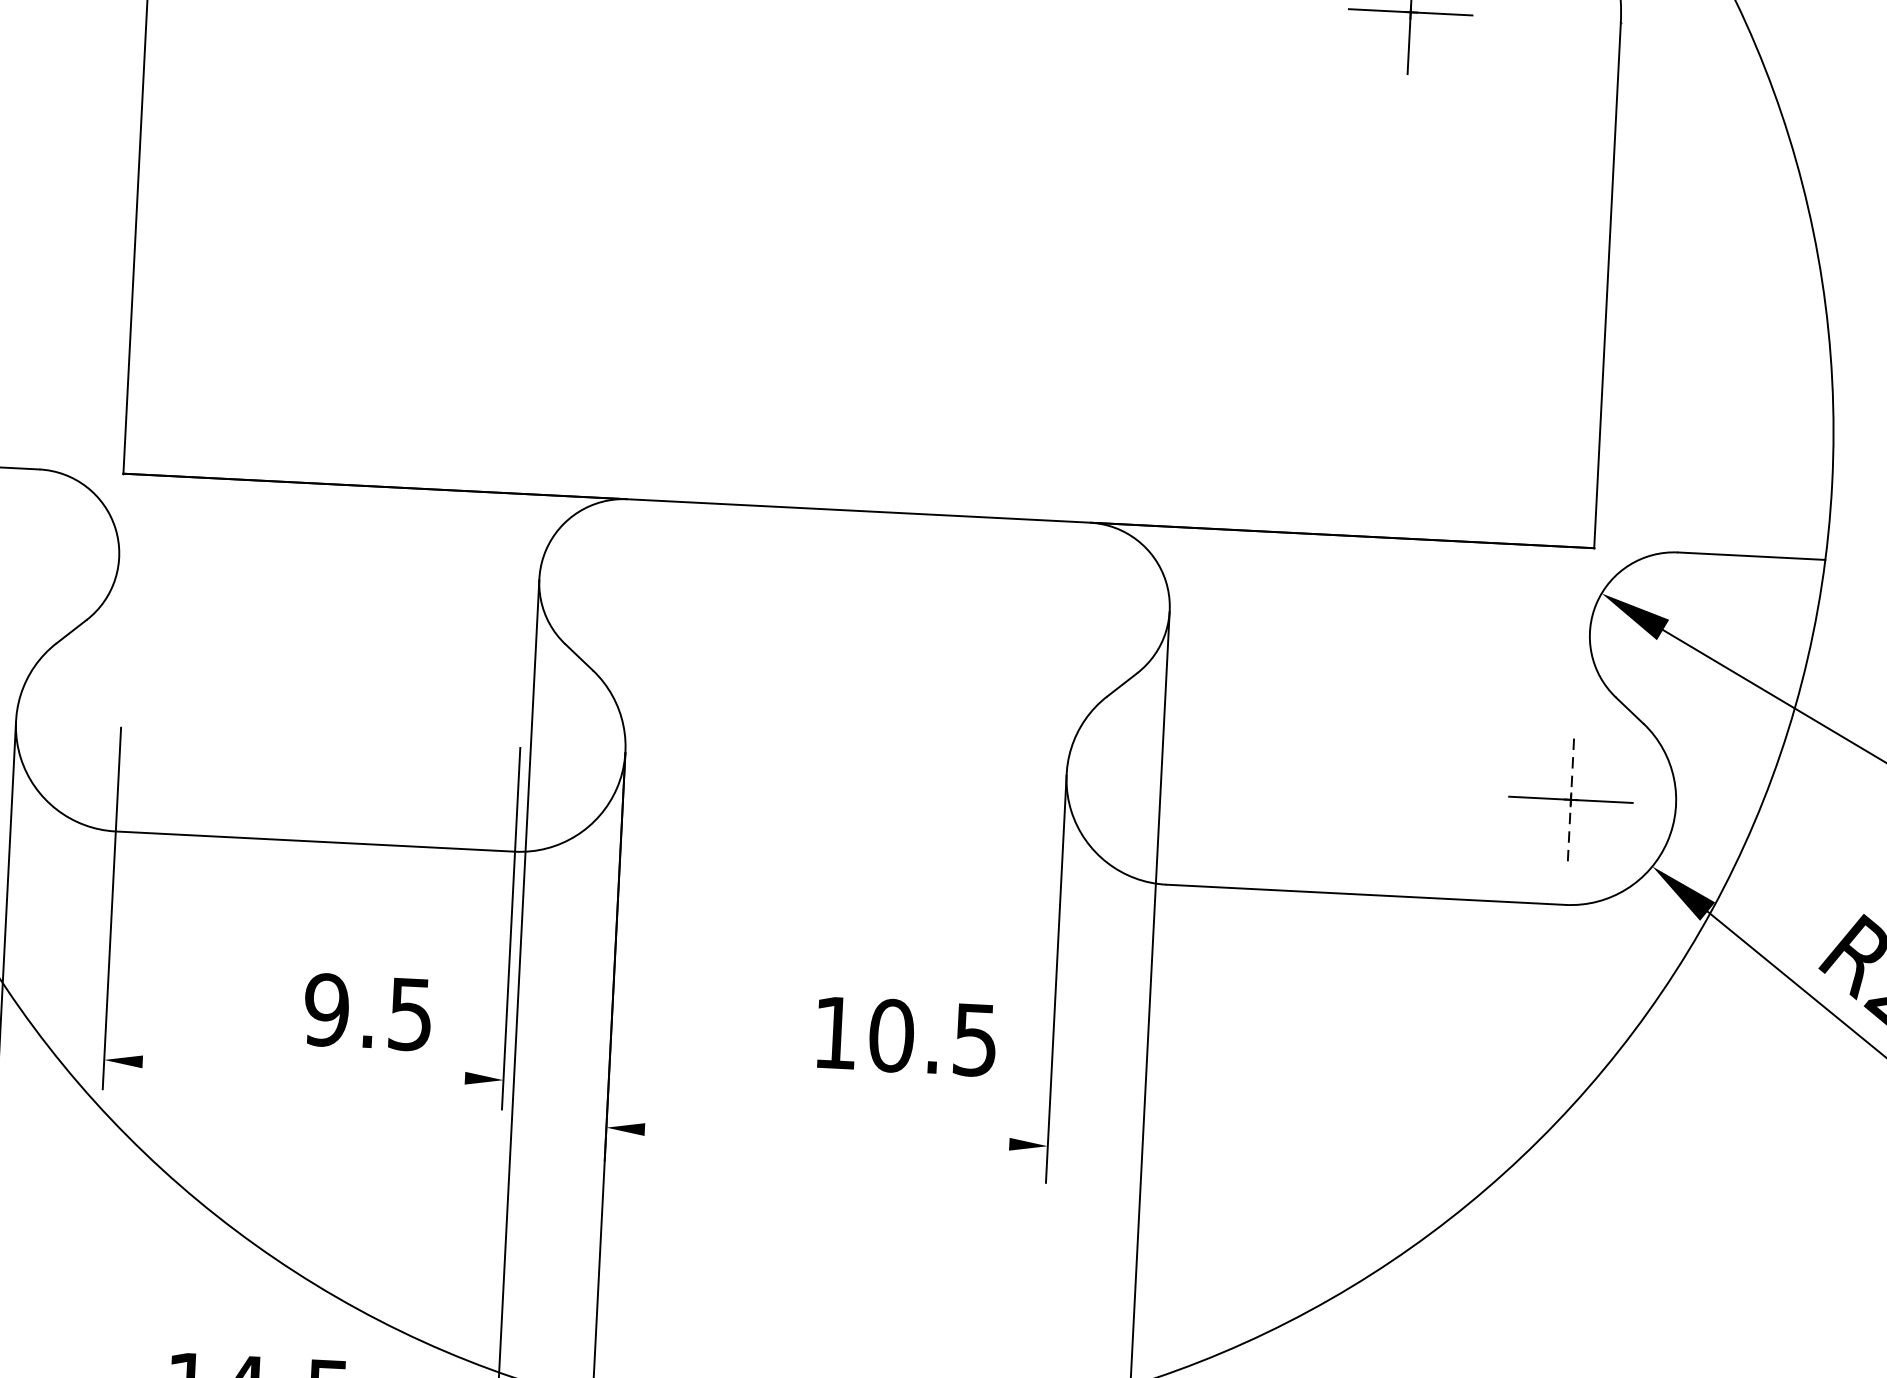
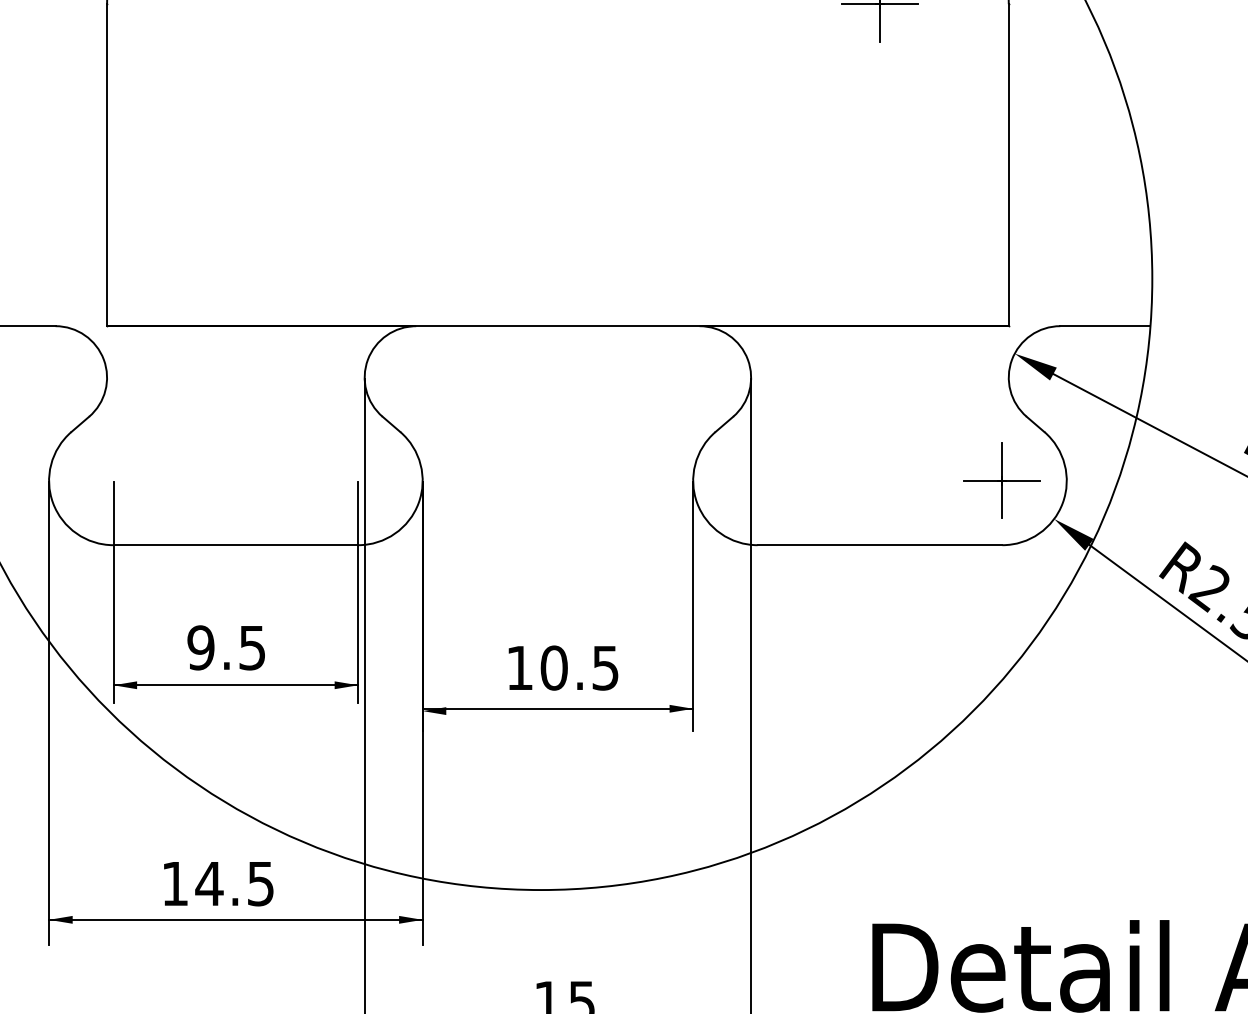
line: (1571, 799) -> (1002, 480), dashed -> solid
text: (366, 1011) -> (225, 647), moved
text: (906, 1035) -> (563, 667), moved
line: (303, 1070) -> (235, 685), added
line: (826, 1134) -> (557, 708), added

